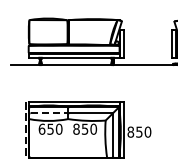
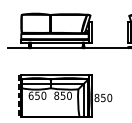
line: (49, 113) -> (36, 84), dashed -> solid

